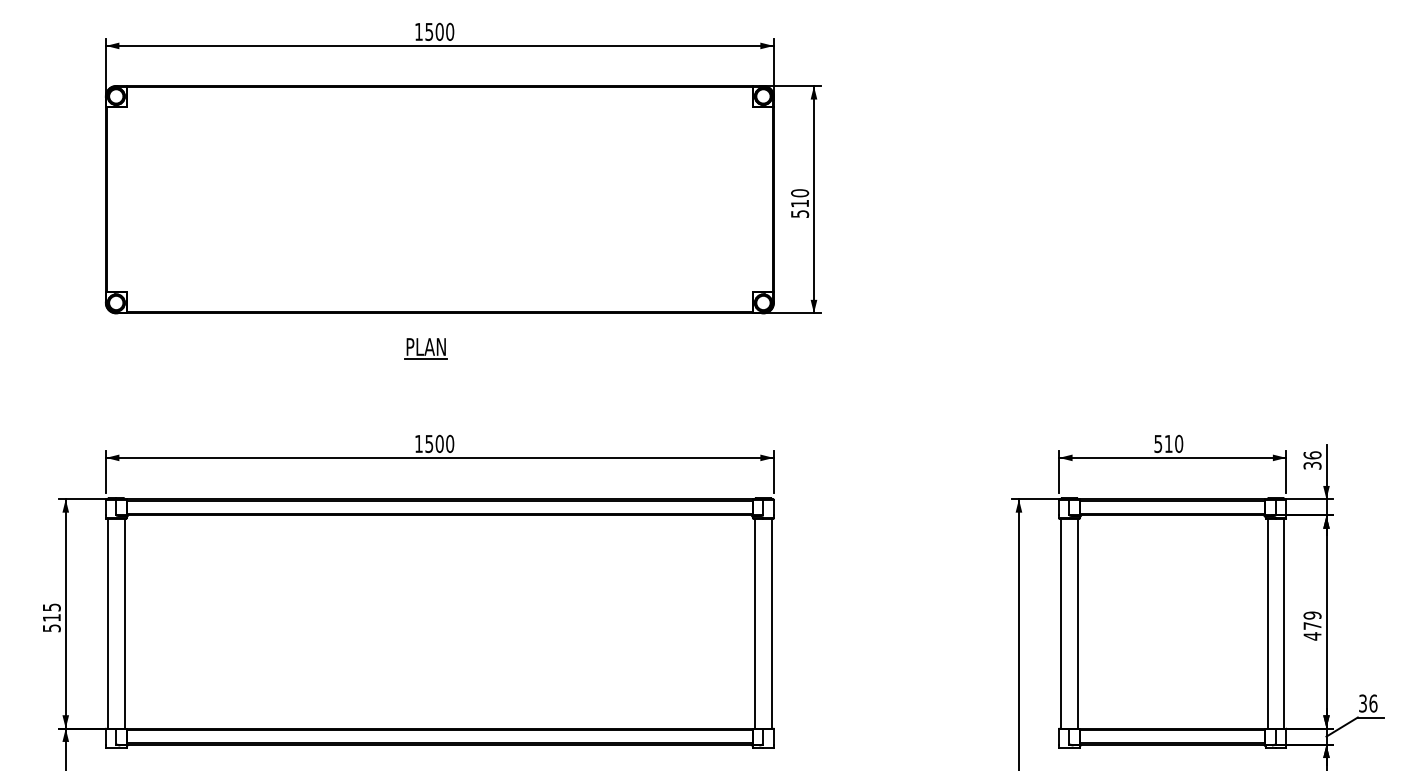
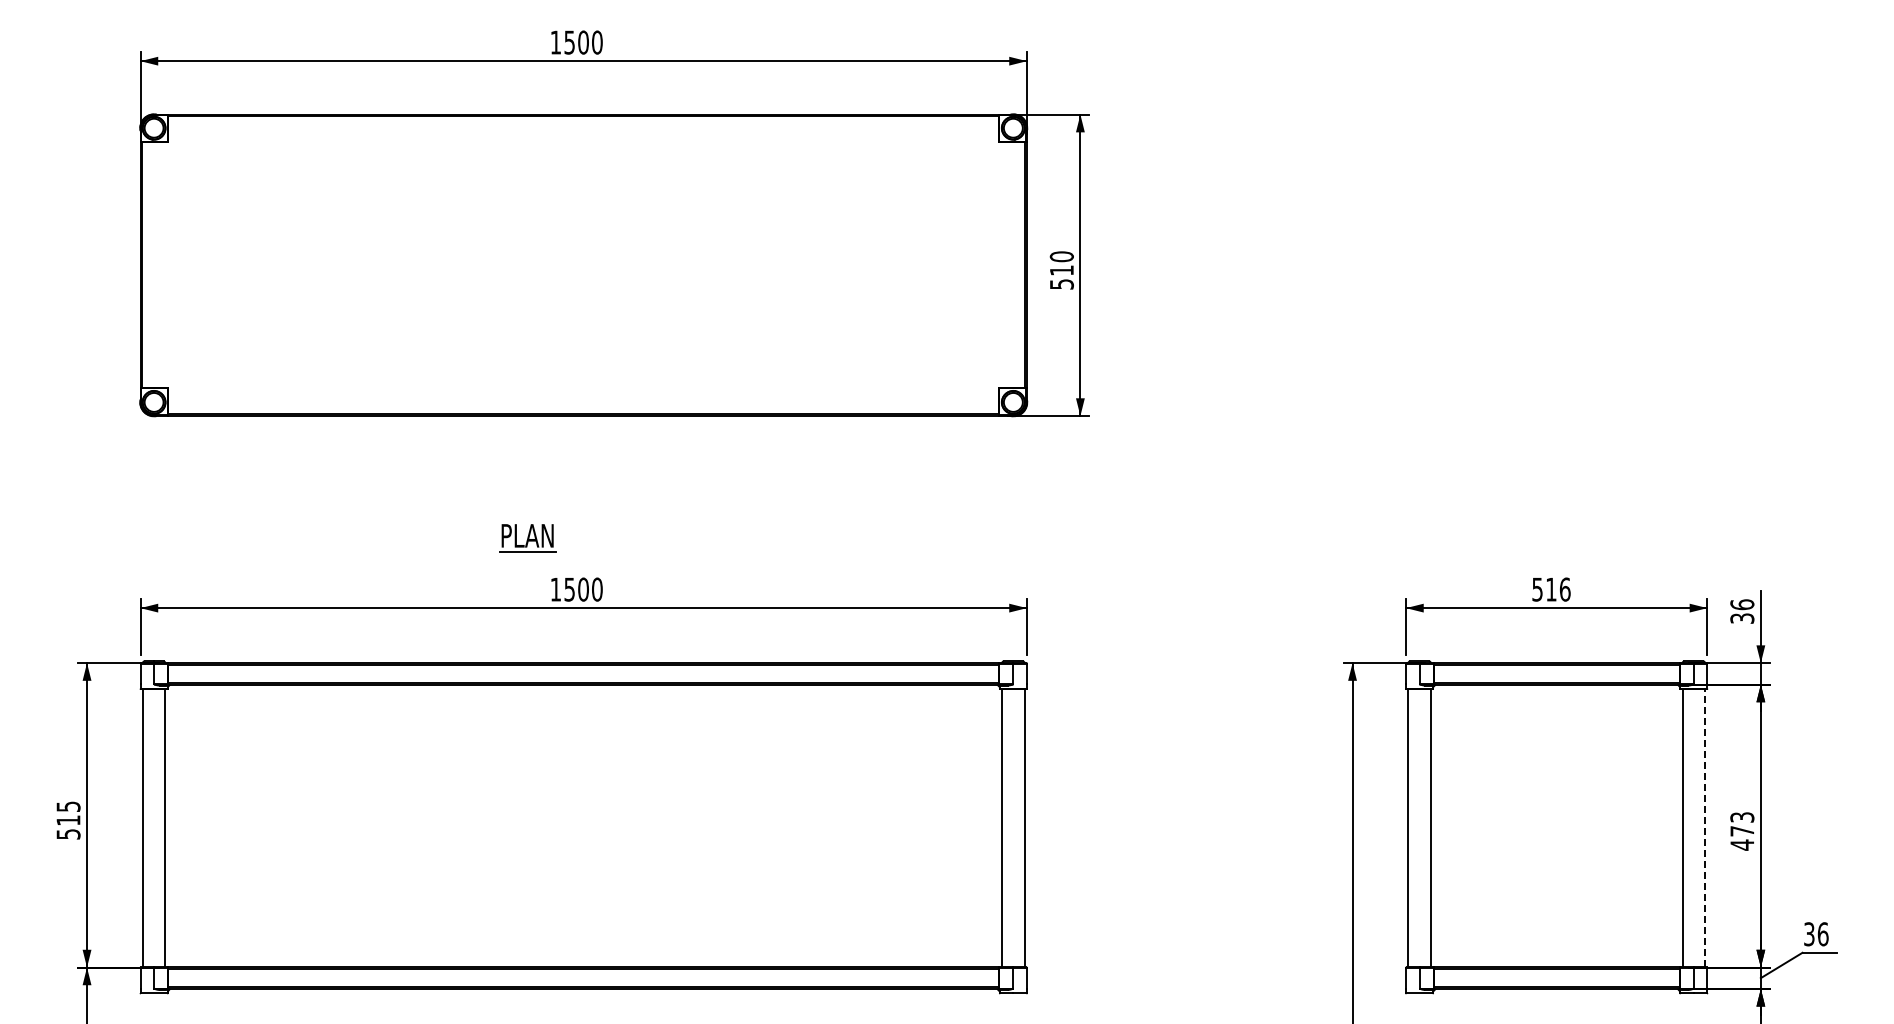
part: (426, 348) -> (527, 538), moved
text: (1178, 443) -> (1564, 589), 510 -> 516
text: (1312, 615) -> (1742, 817), 479 -> 473
line: (1284, 623) -> (1705, 827), solid -> dashed

